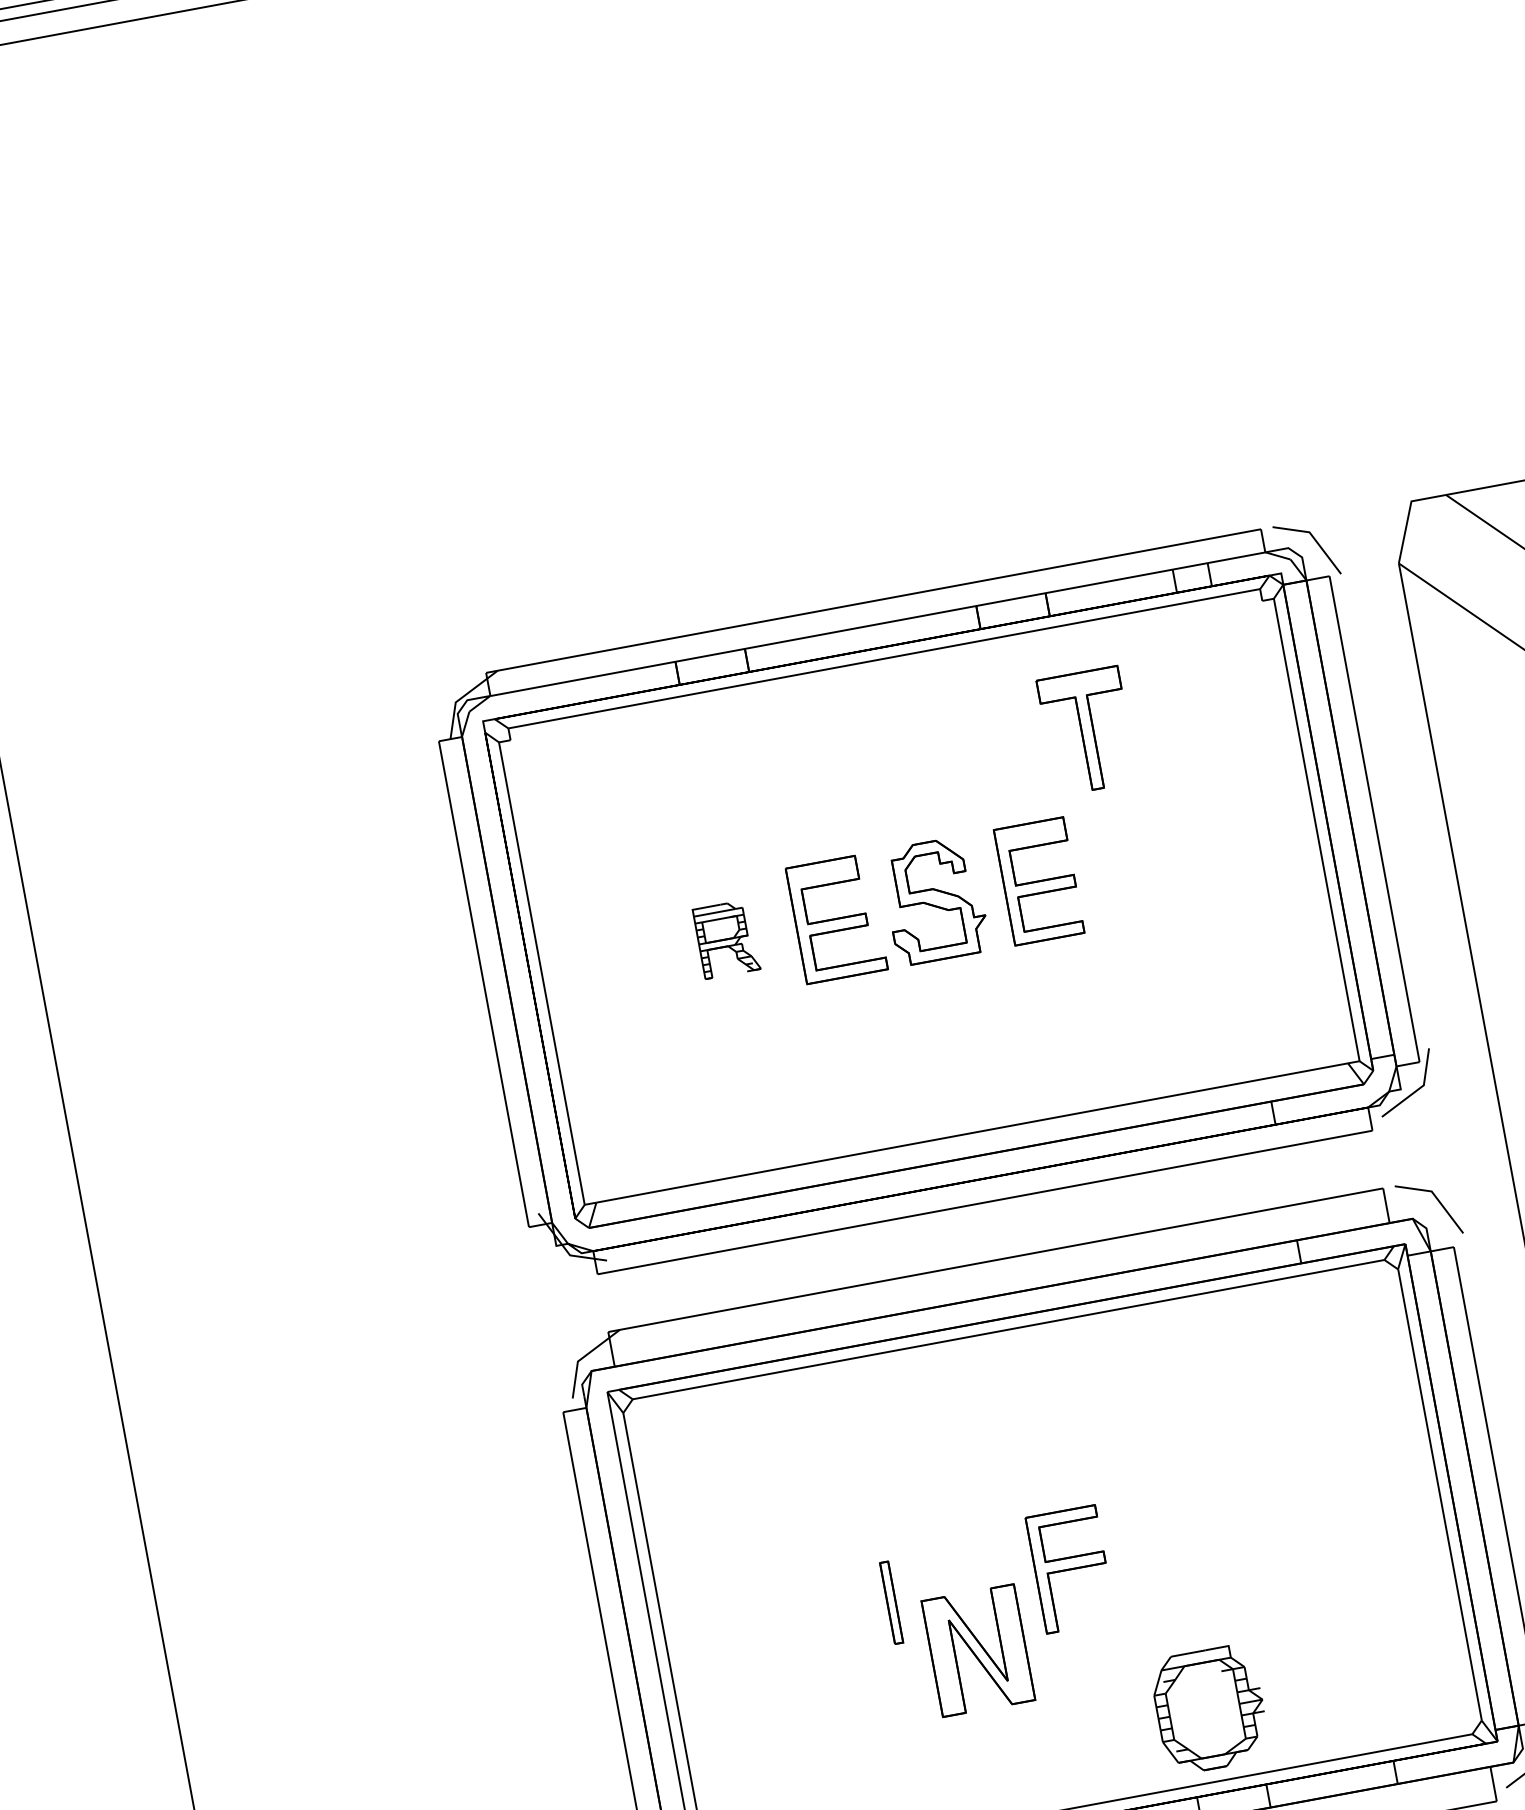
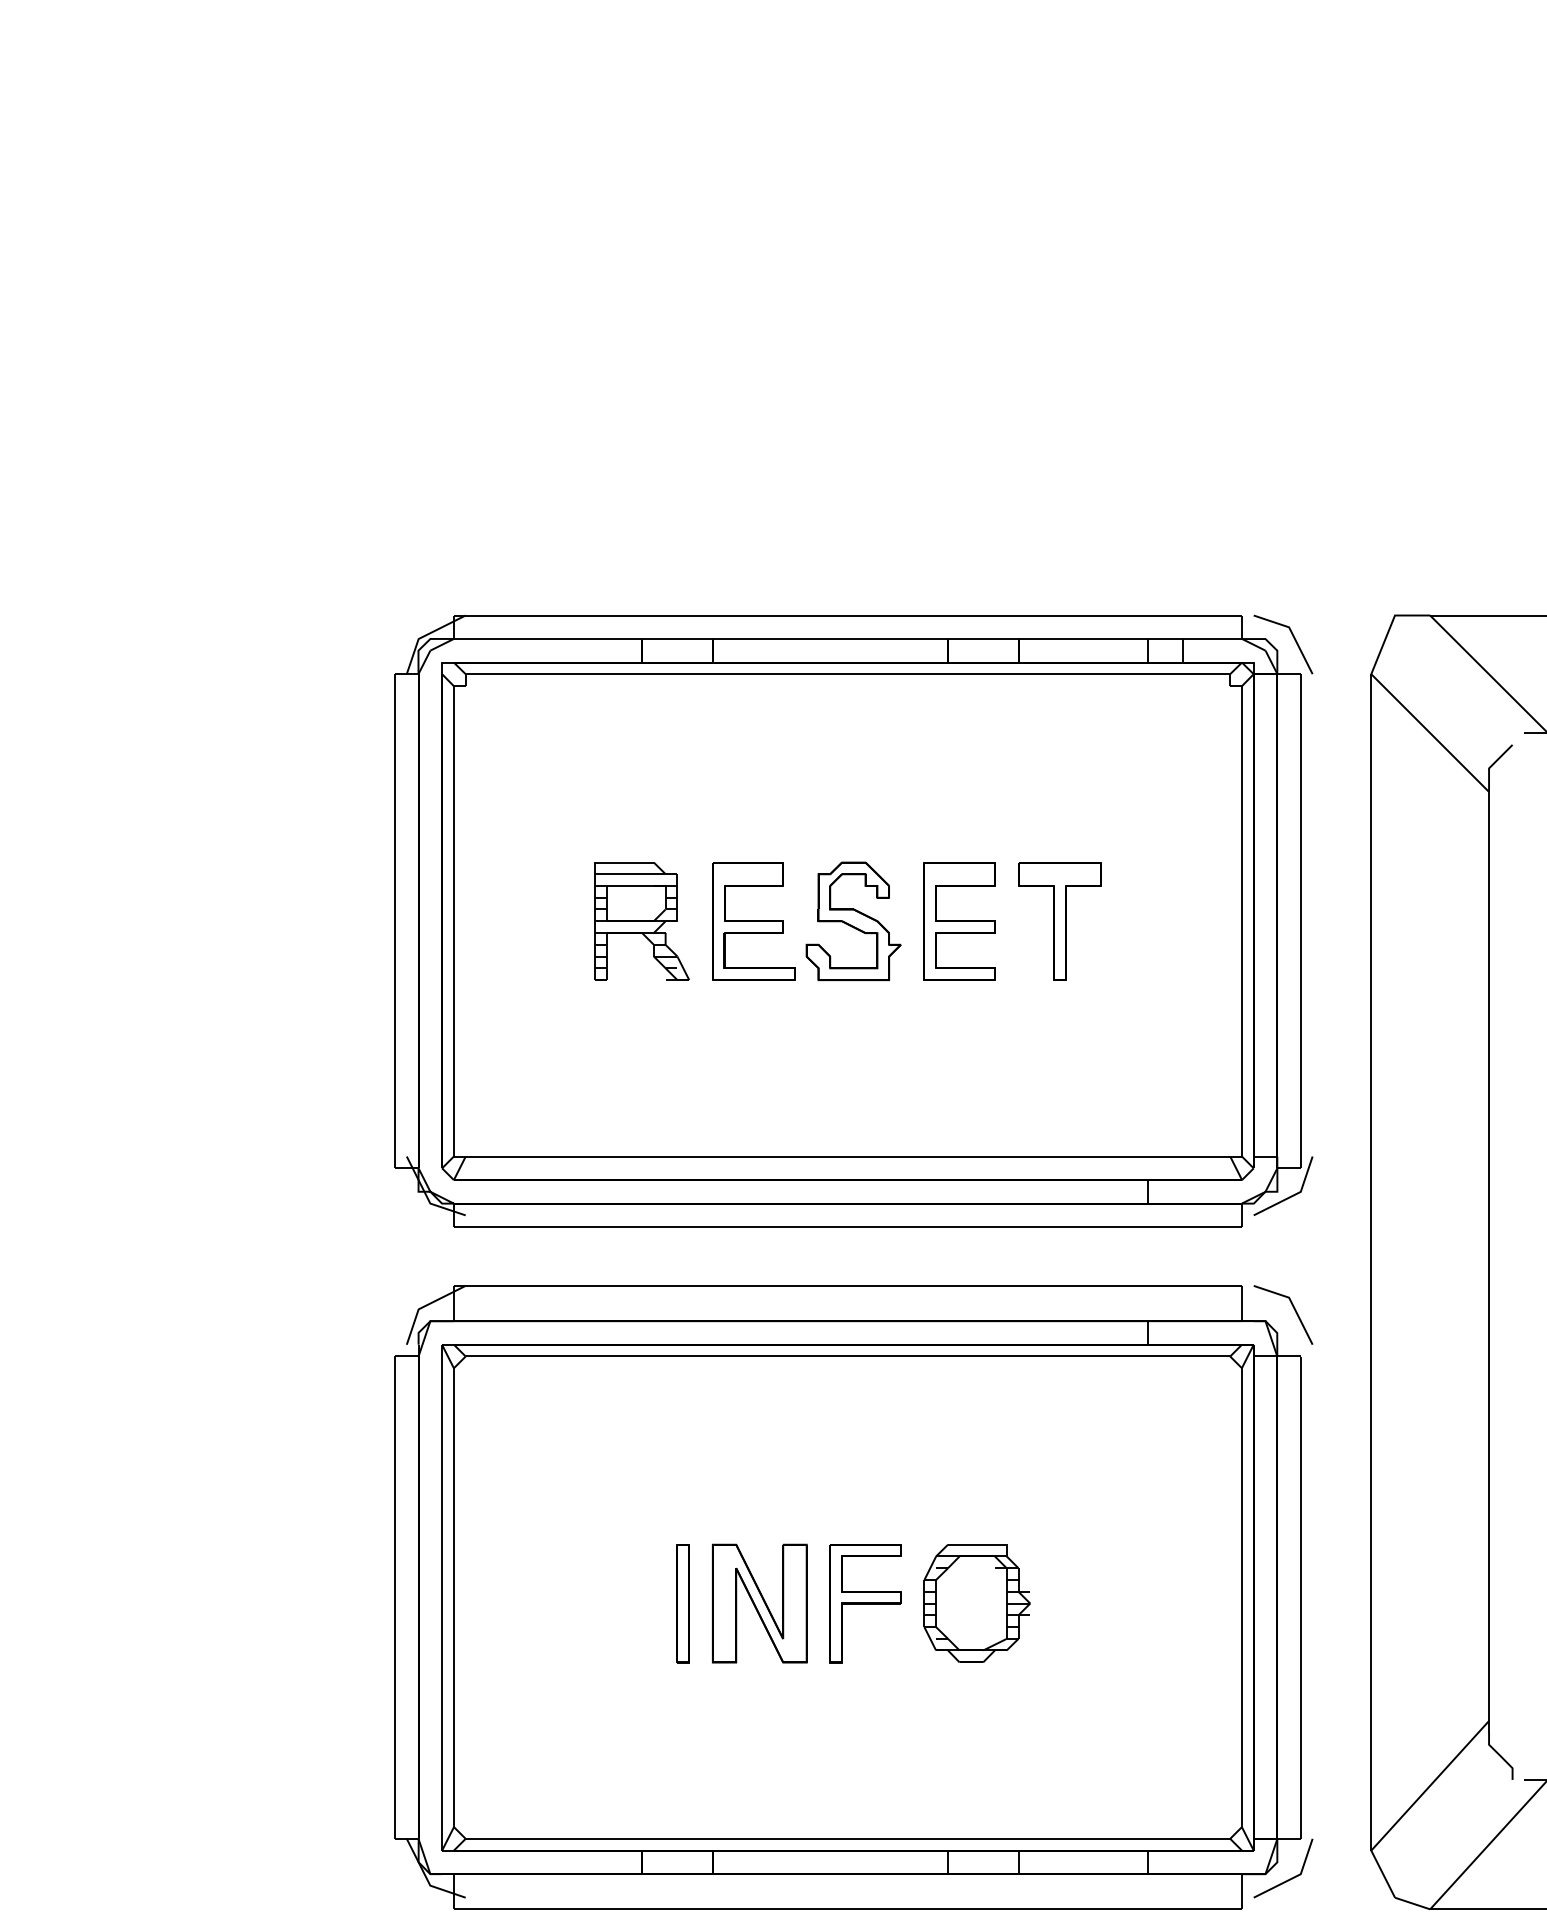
part: (1087, 731) -> (1059, 921), moved
part: (726, 939) -> (641, 921), size x1.67
part: (890, 1602) -> (682, 1603), size x1.43
part: (978, 1650) -> (759, 1603), moved
part: (1209, 1709) -> (976, 1603), moved

